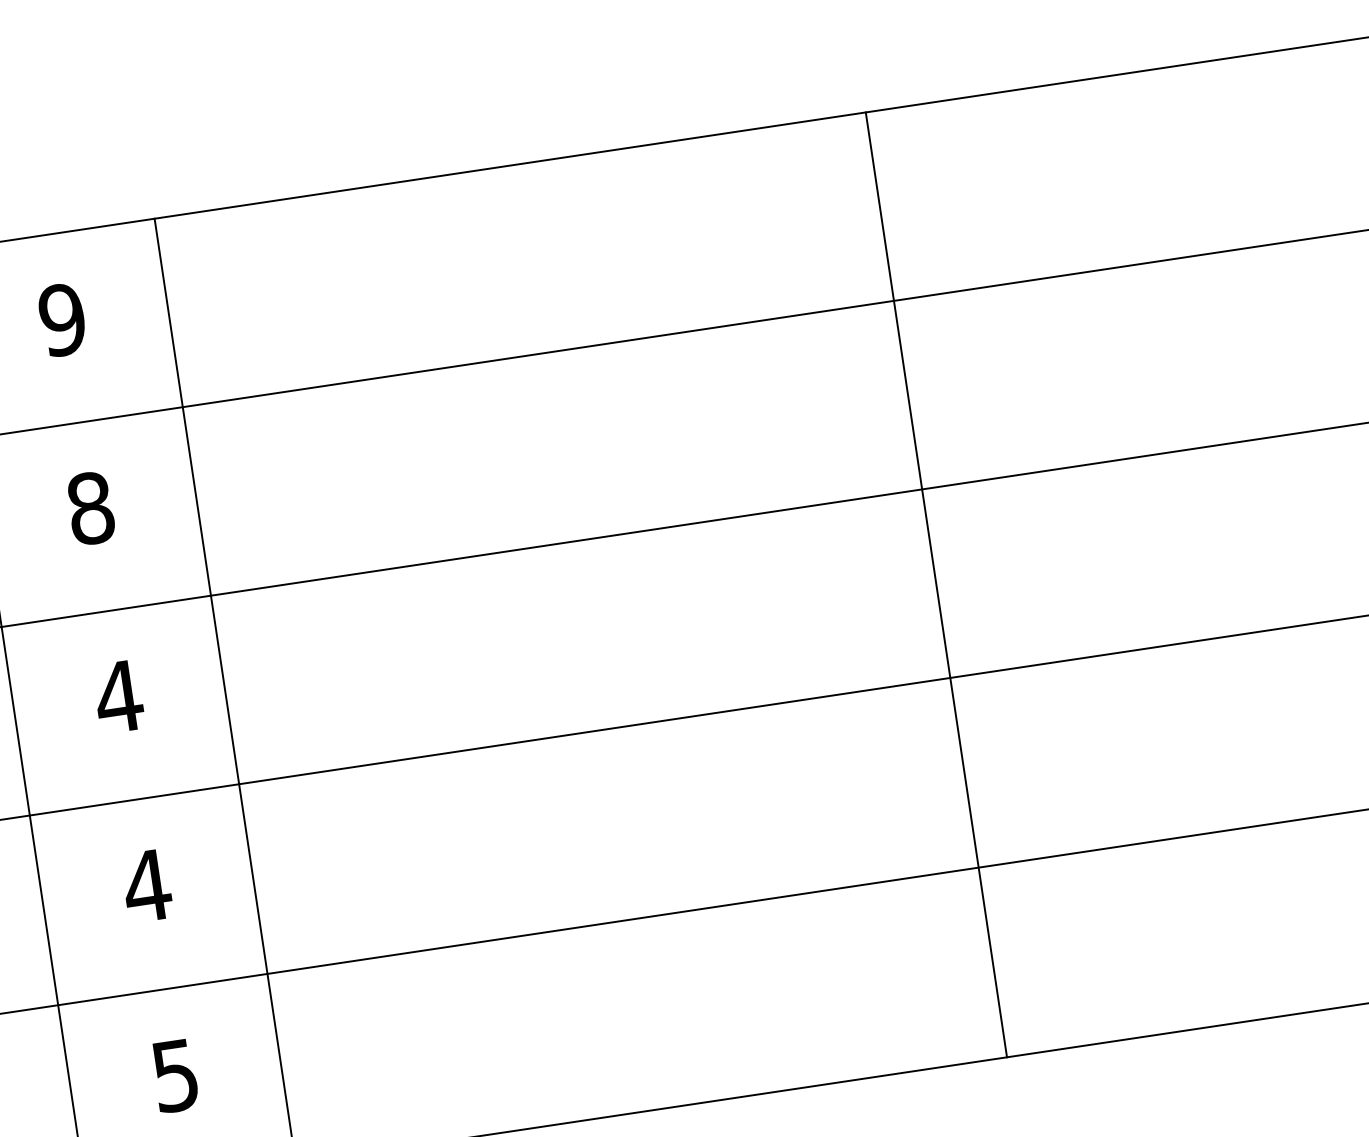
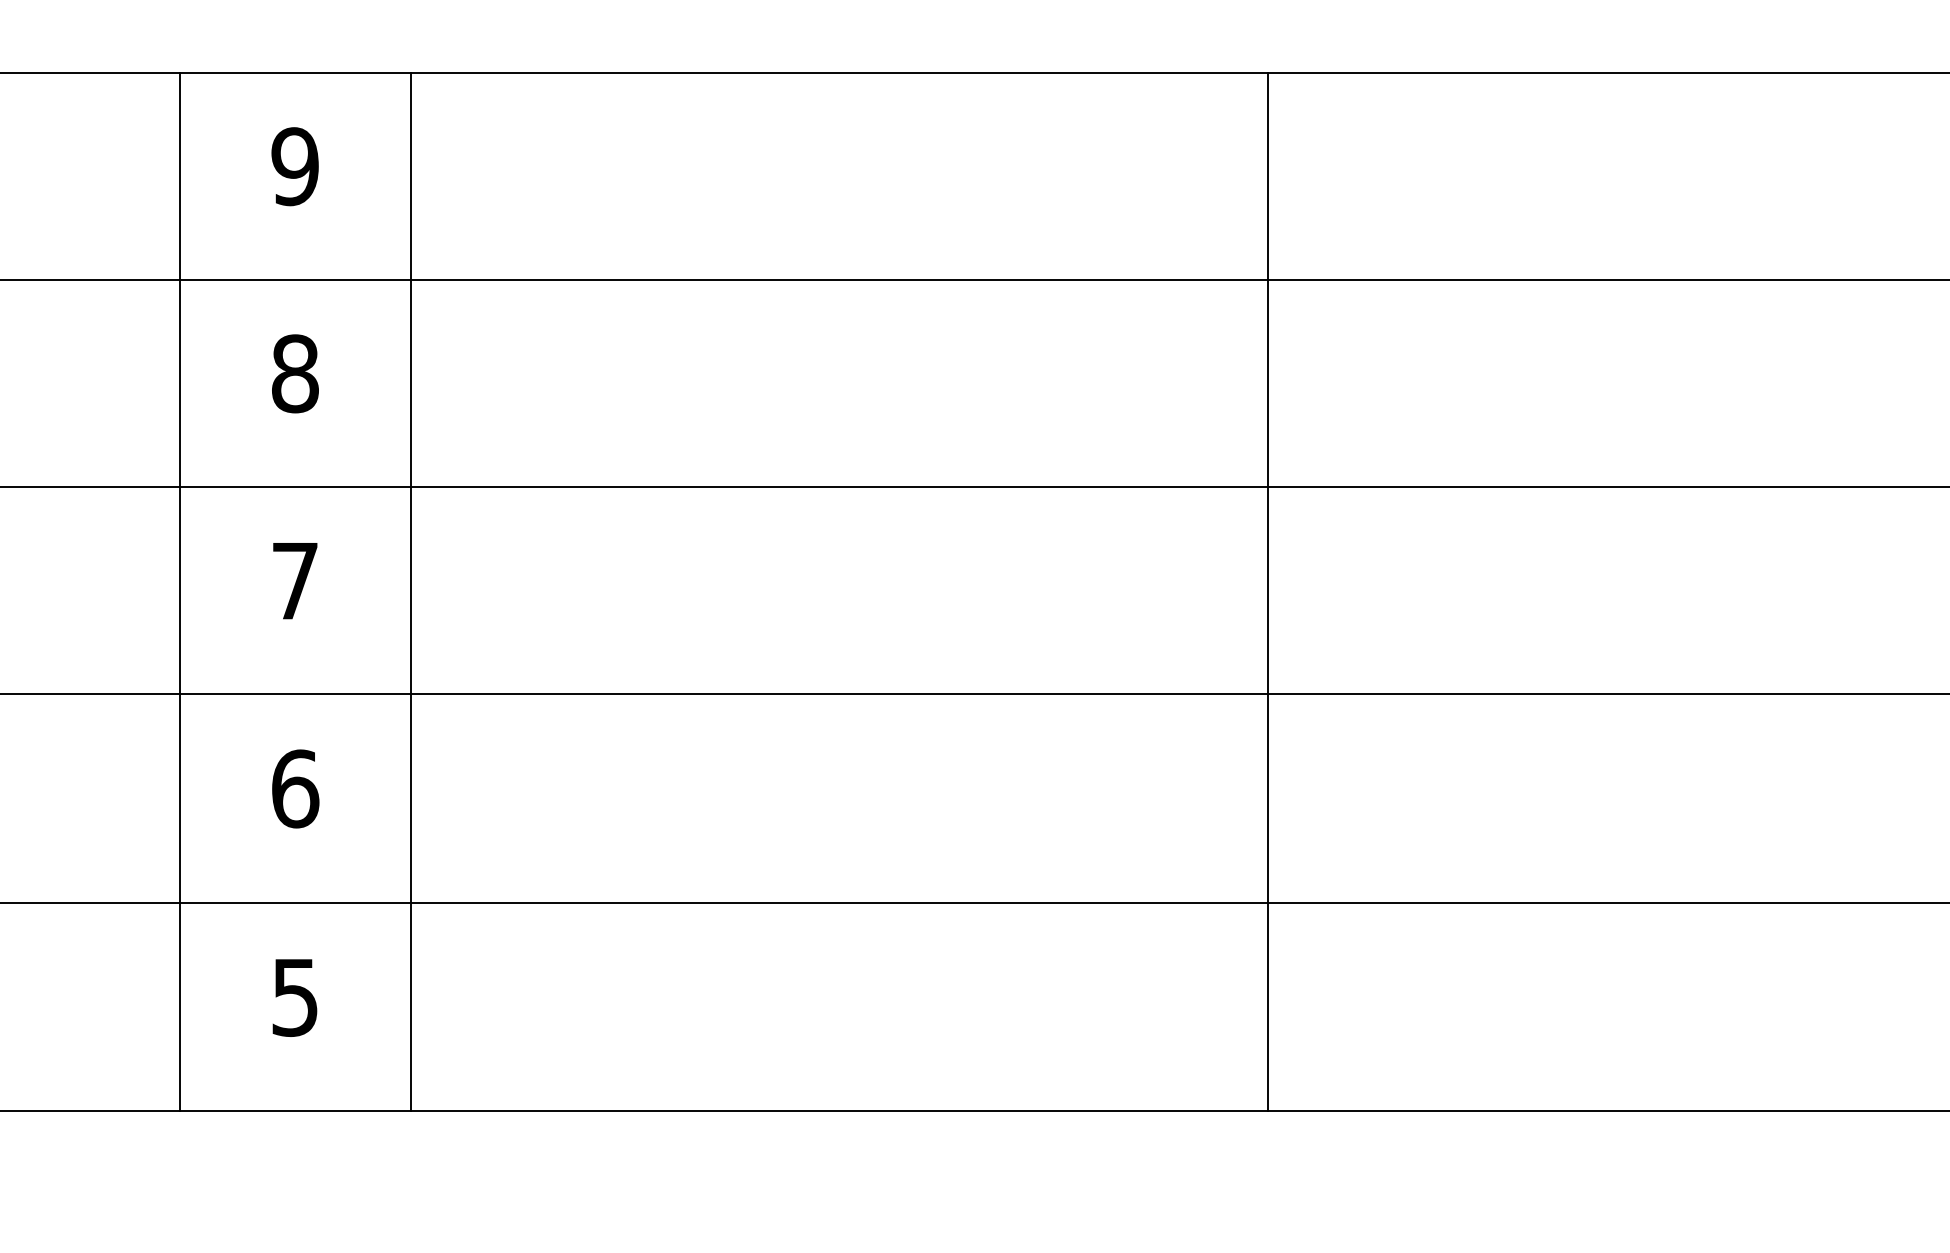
line: (936, 584) -> (1268, 591), moved
text: (119, 697) -> (295, 581), 4 -> 7
text: (147, 885) -> (295, 788), 4 -> 6

